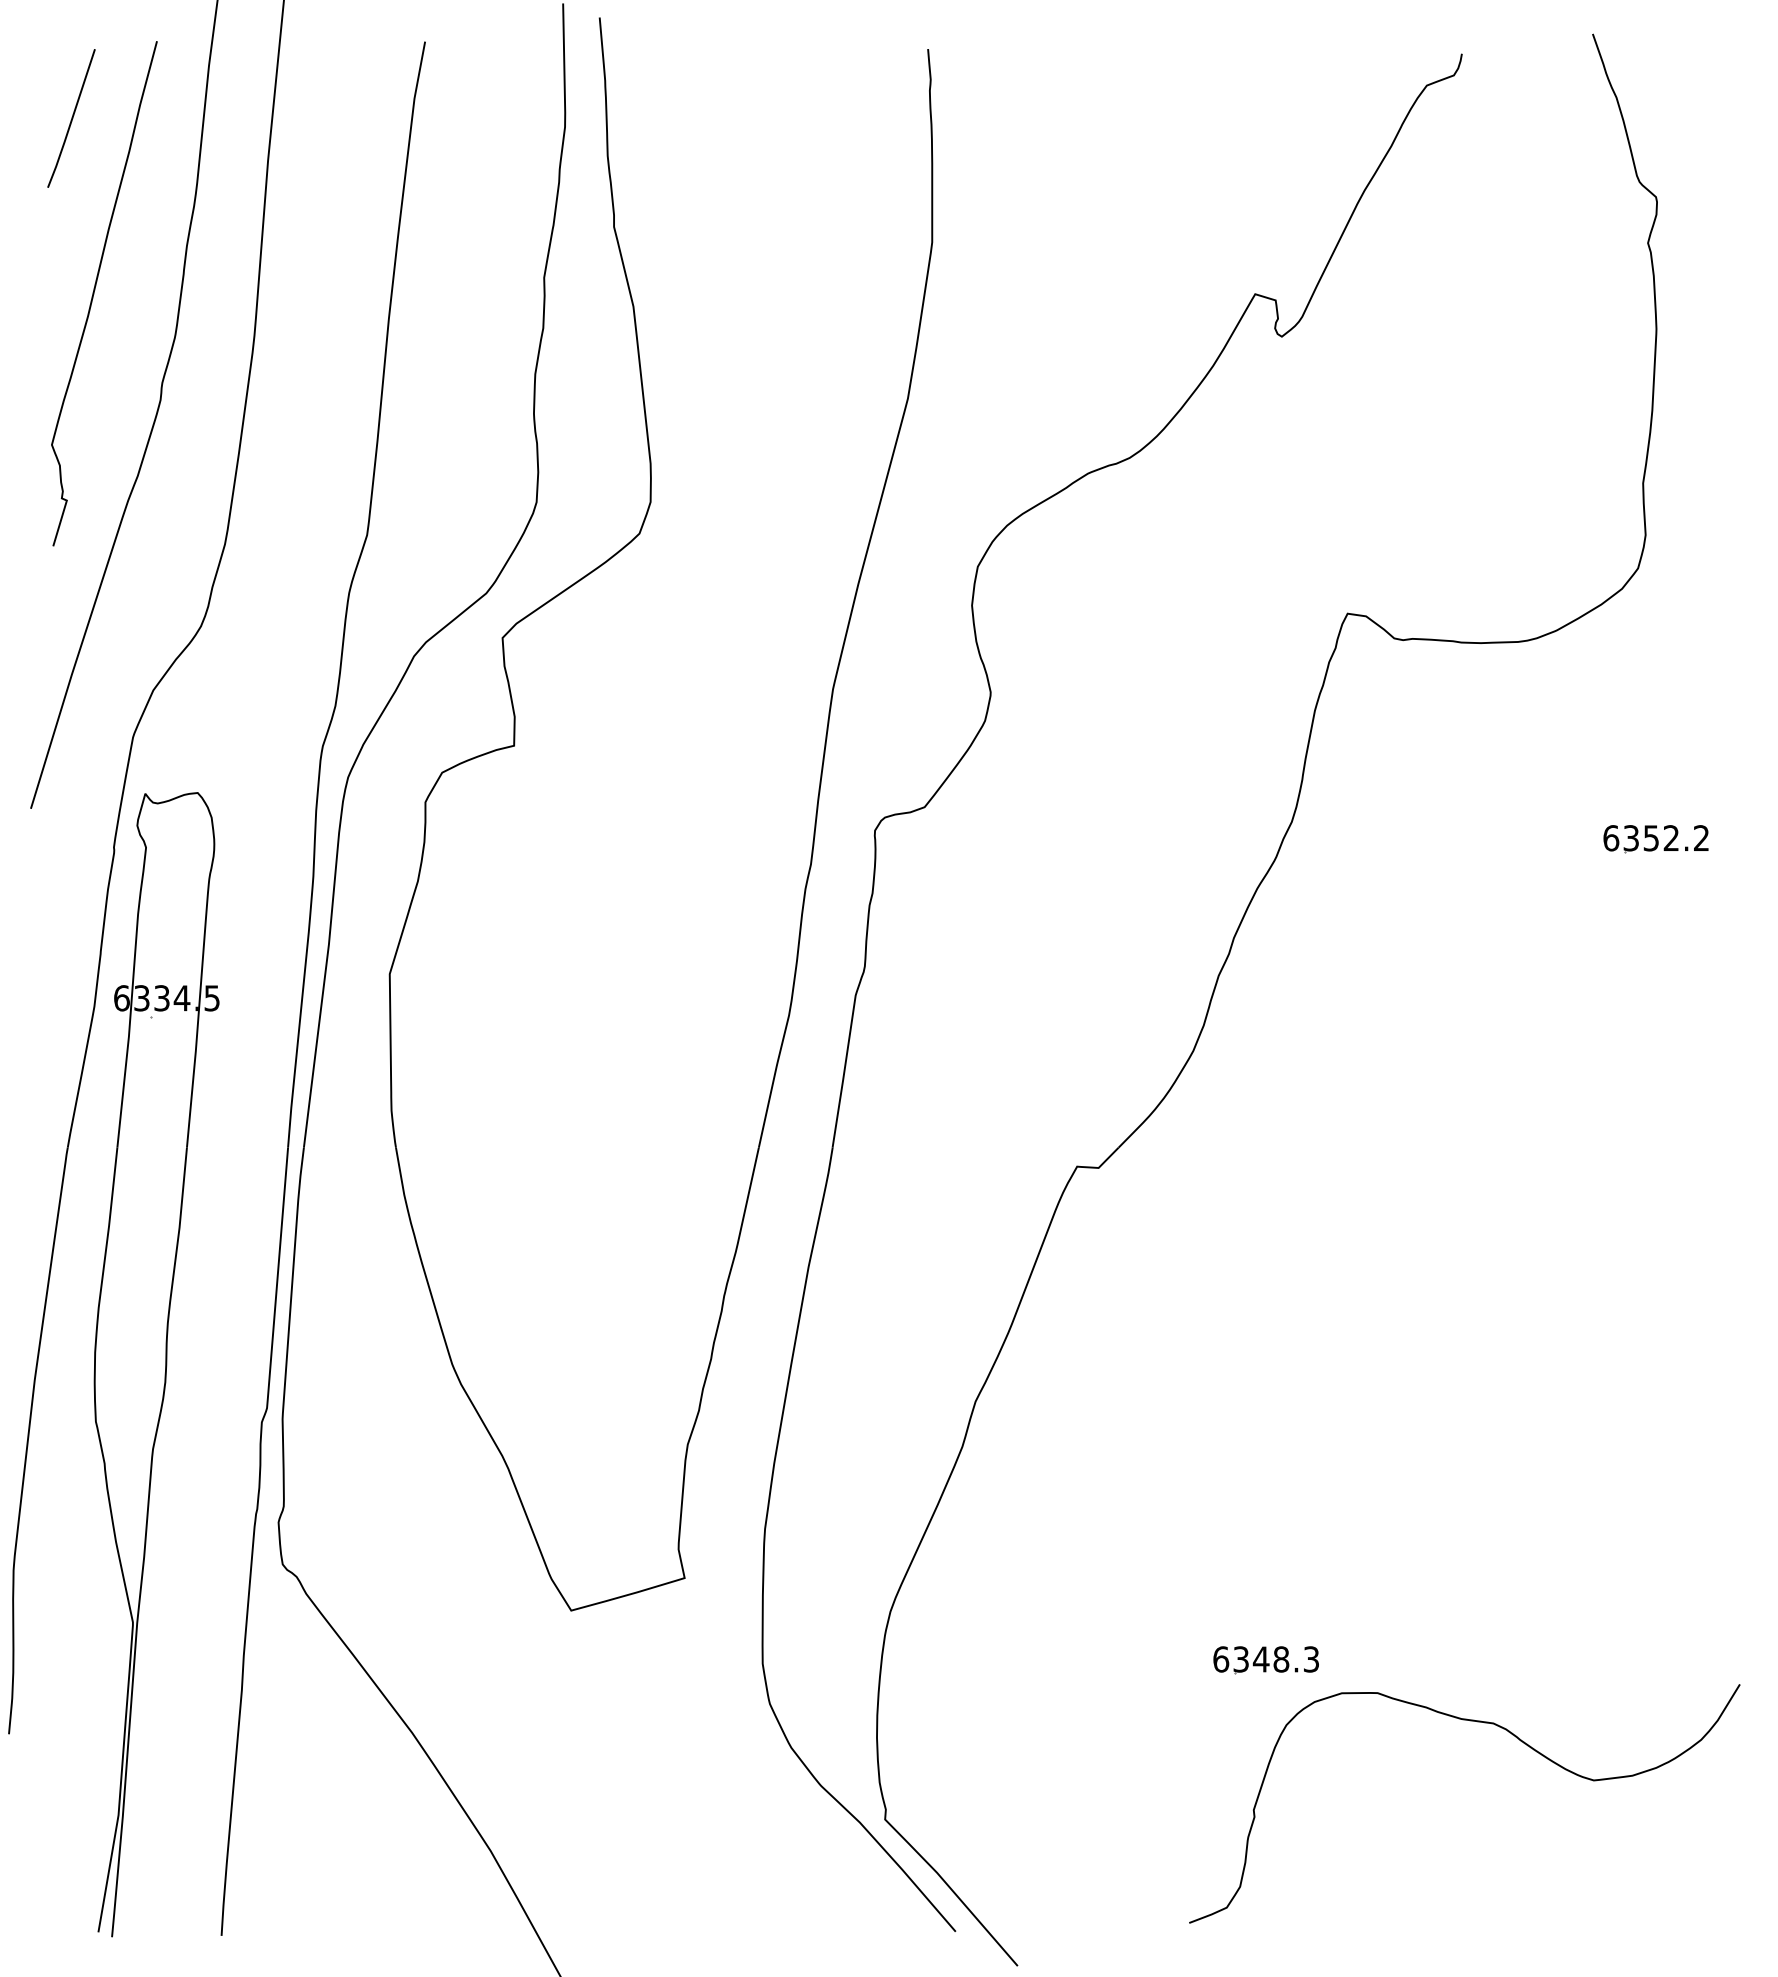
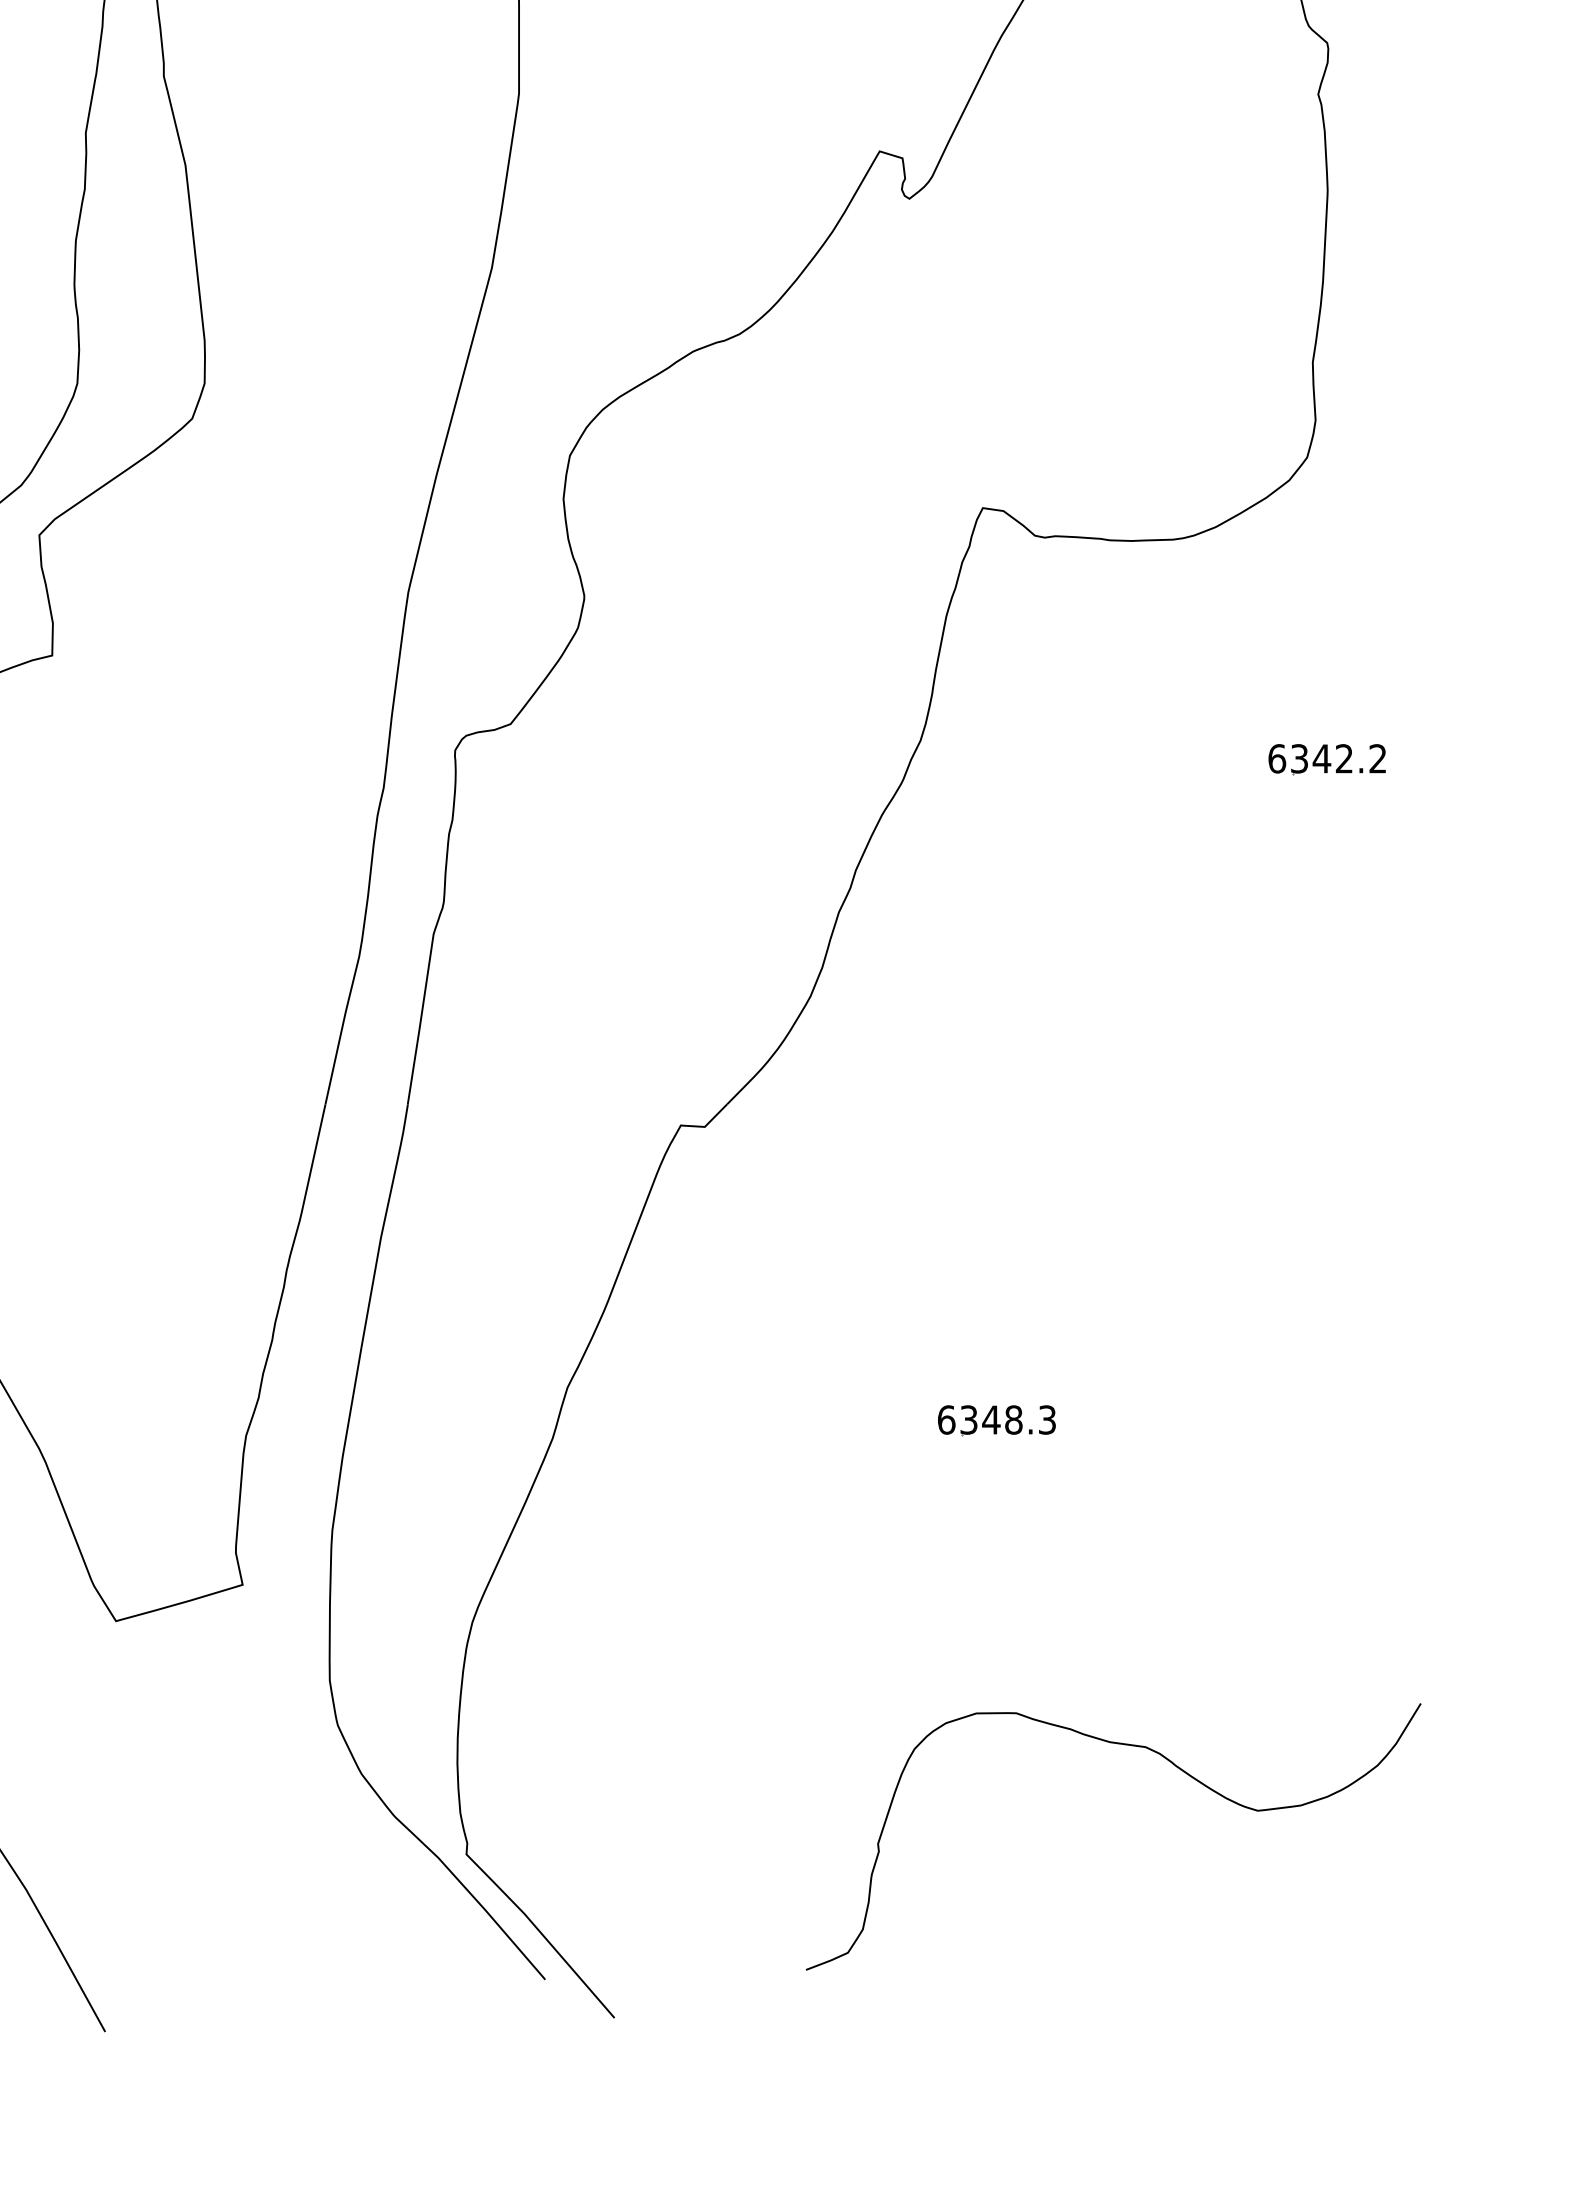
text: (1651, 838) -> (1322, 759), 6352.2 -> 6342.2
part: (1265, 1660) -> (996, 1421), moved

